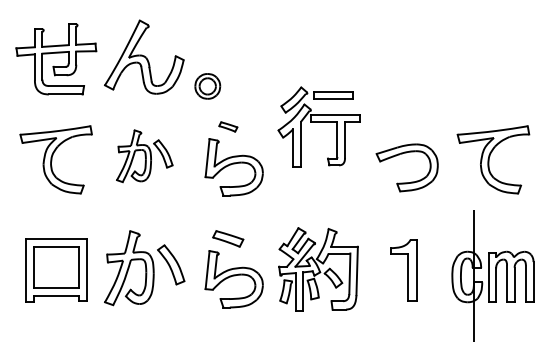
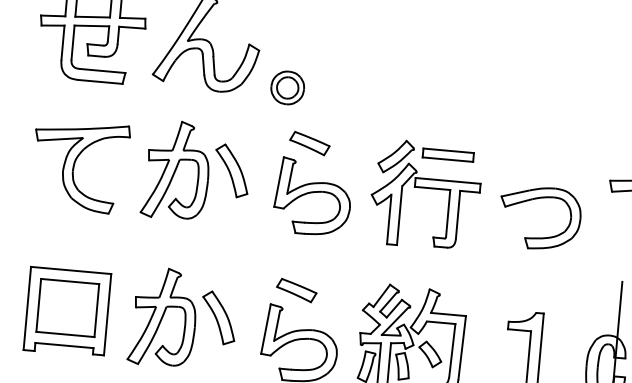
part: (228, 126) -> (310, 143), size x1.67
part: (318, 126) -> (424, 194), moved
part: (144, 156) -> (196, 172), size x1.43

